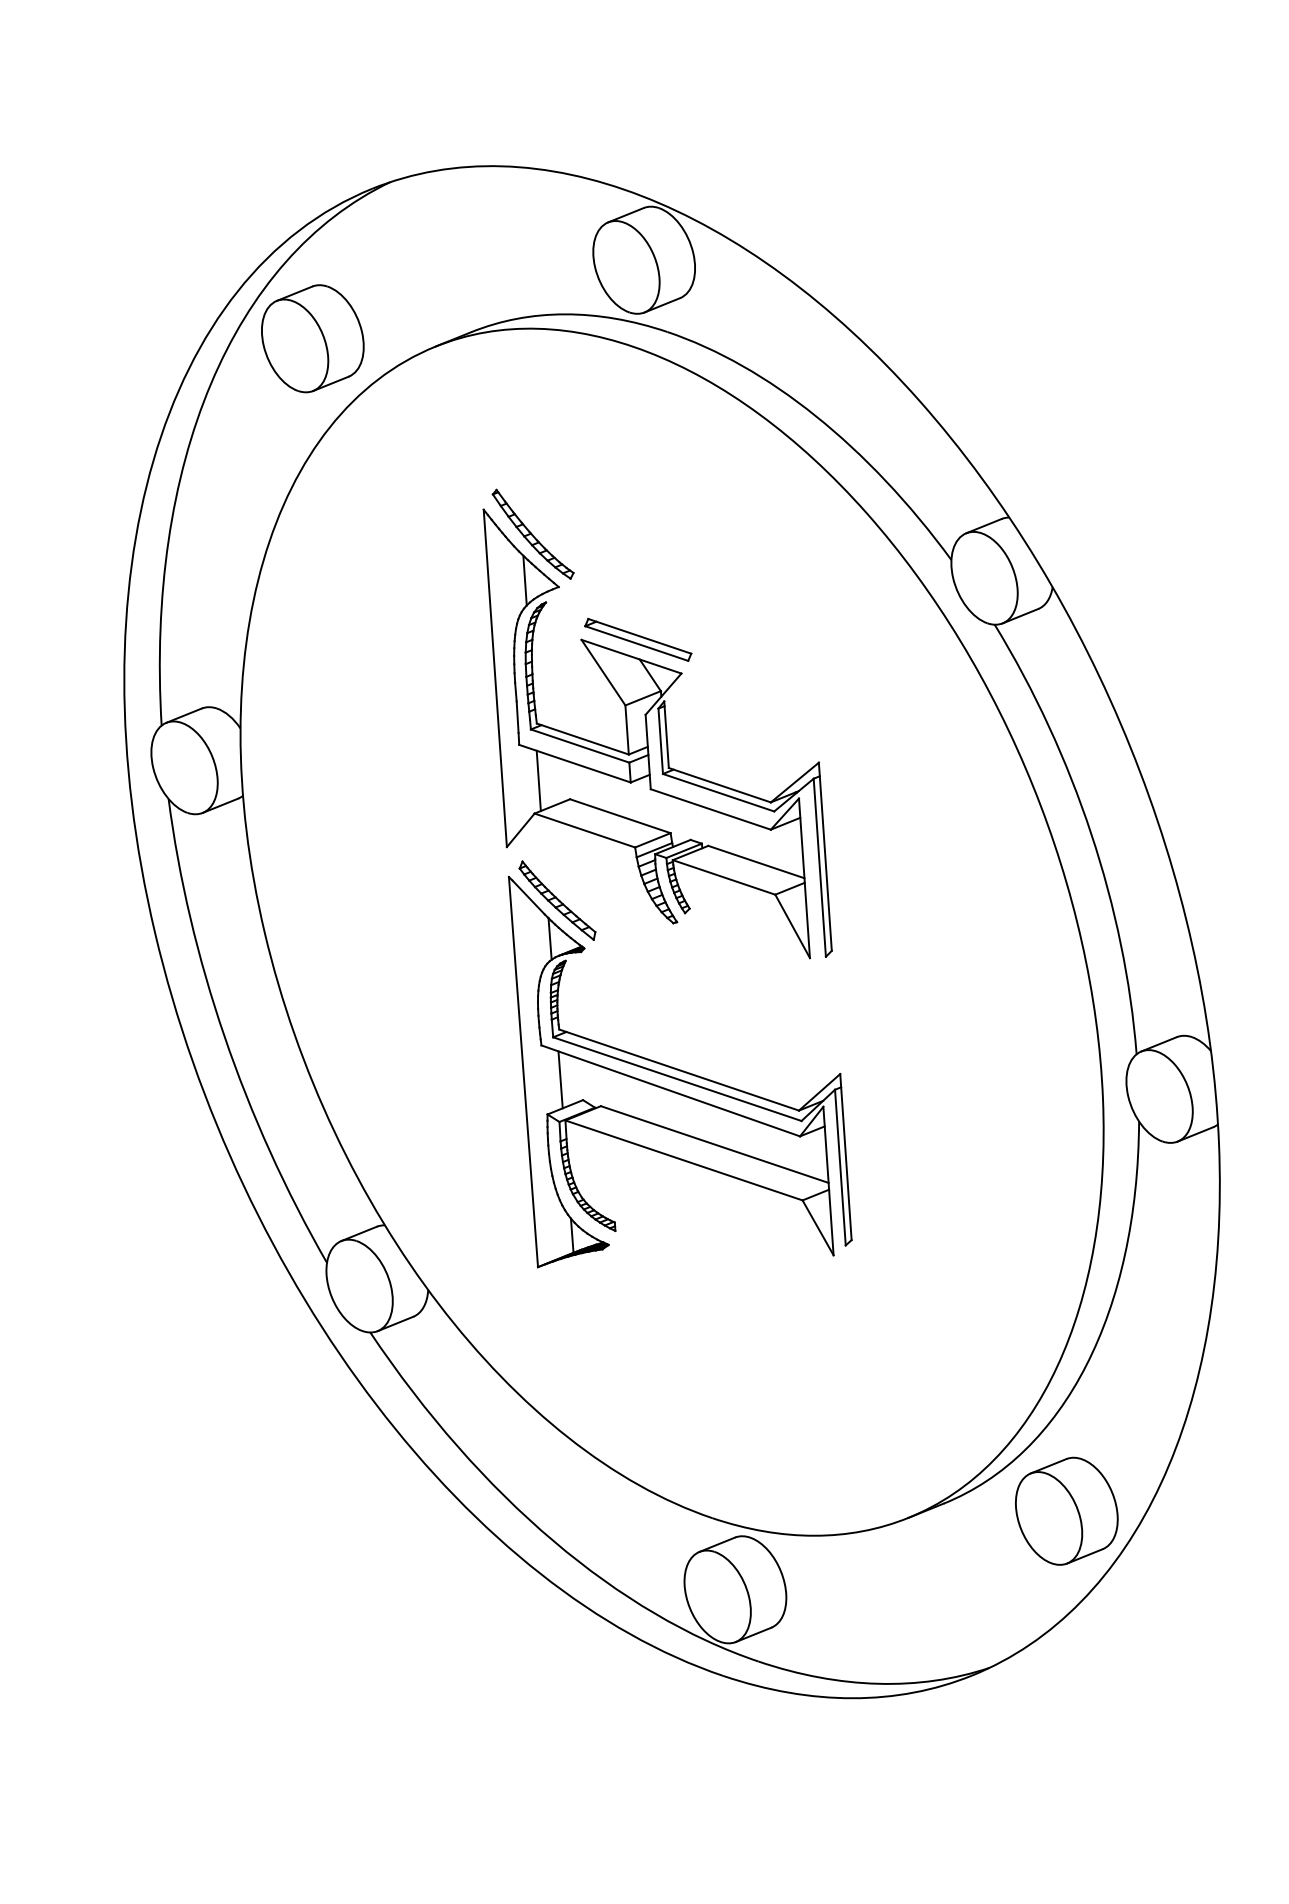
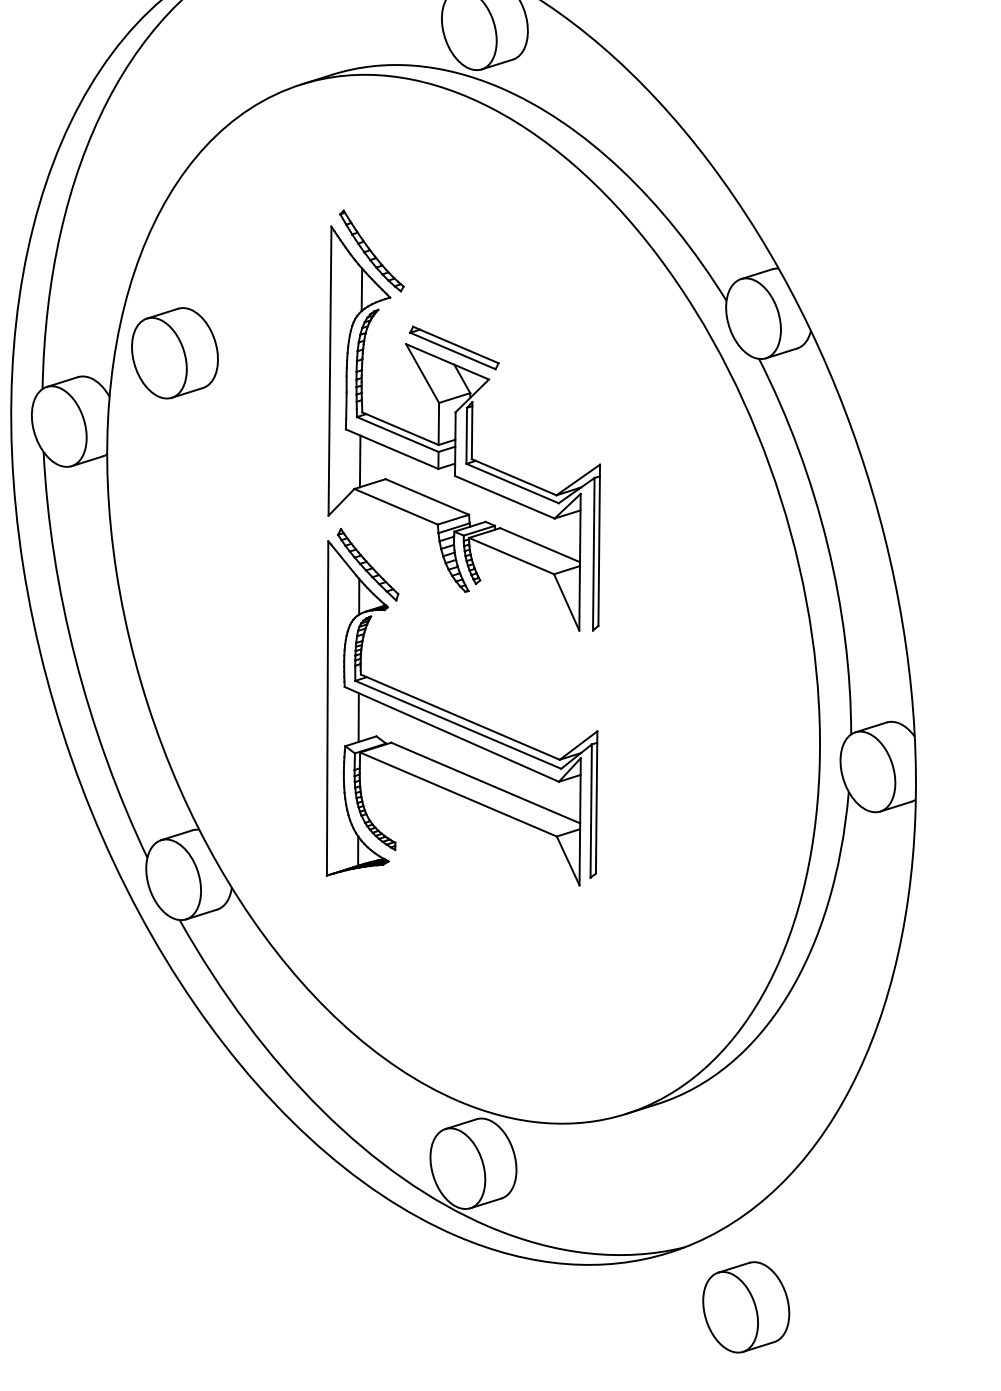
part: (312, 338) -> (174, 353), moved
part: (1066, 1510) -> (746, 1306), moved

